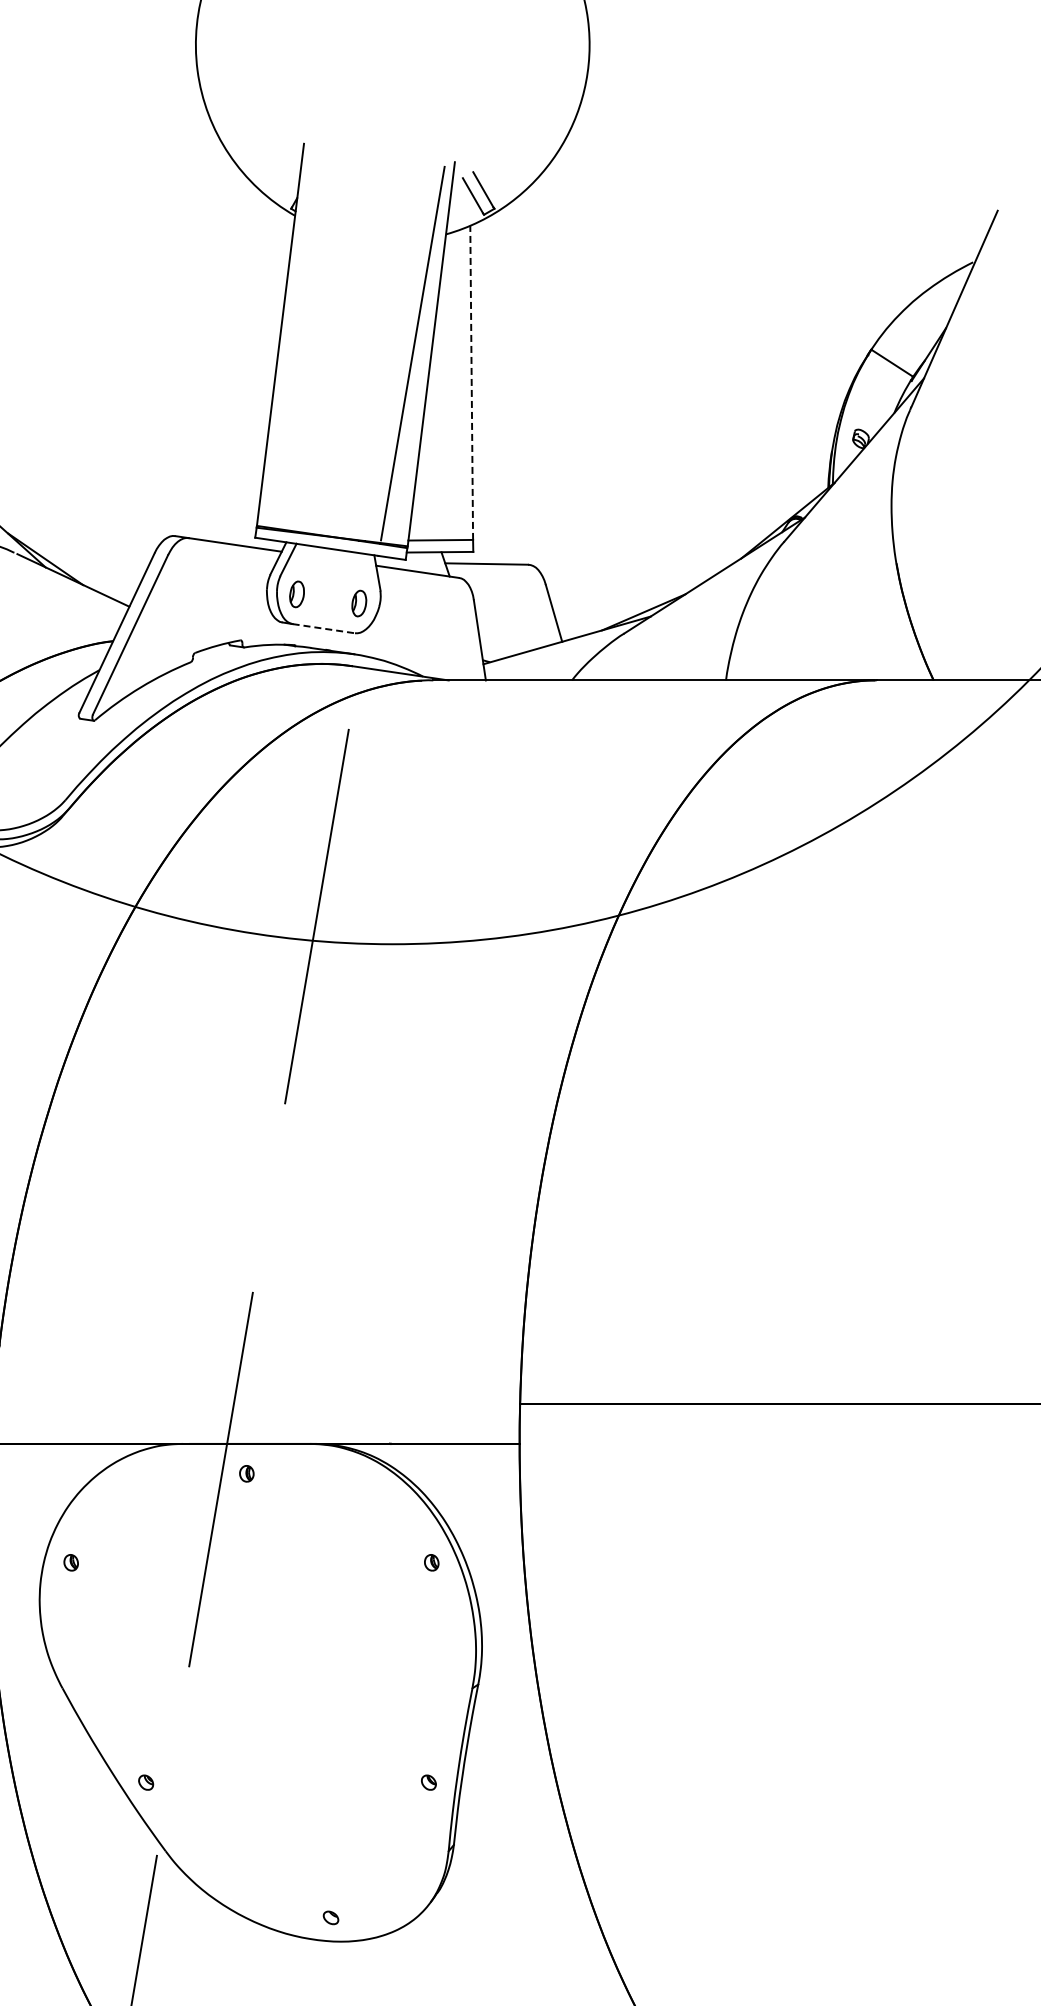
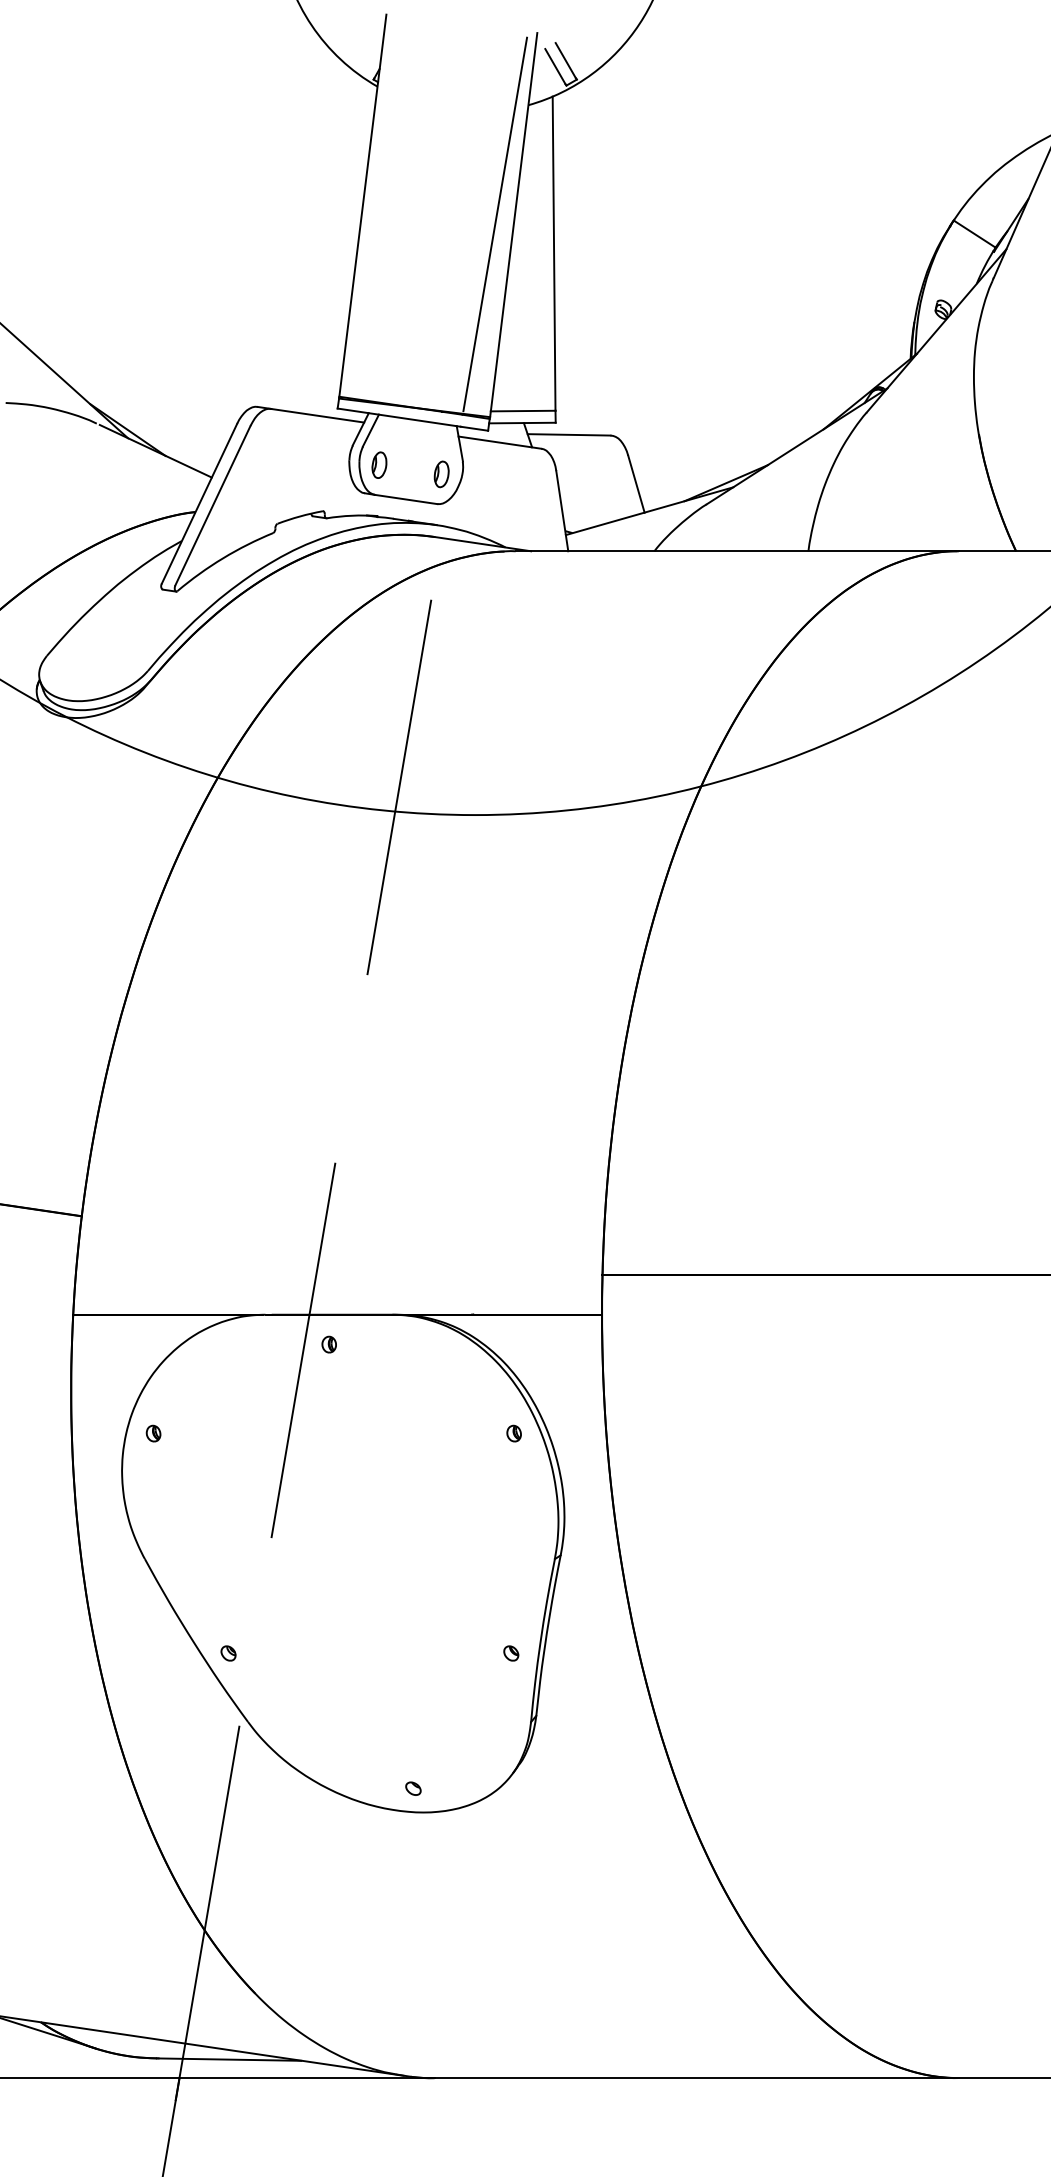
line: (472, 382) -> (554, 253), dashed -> solid
line: (324, 628) -> (406, 499), dashed -> solid

